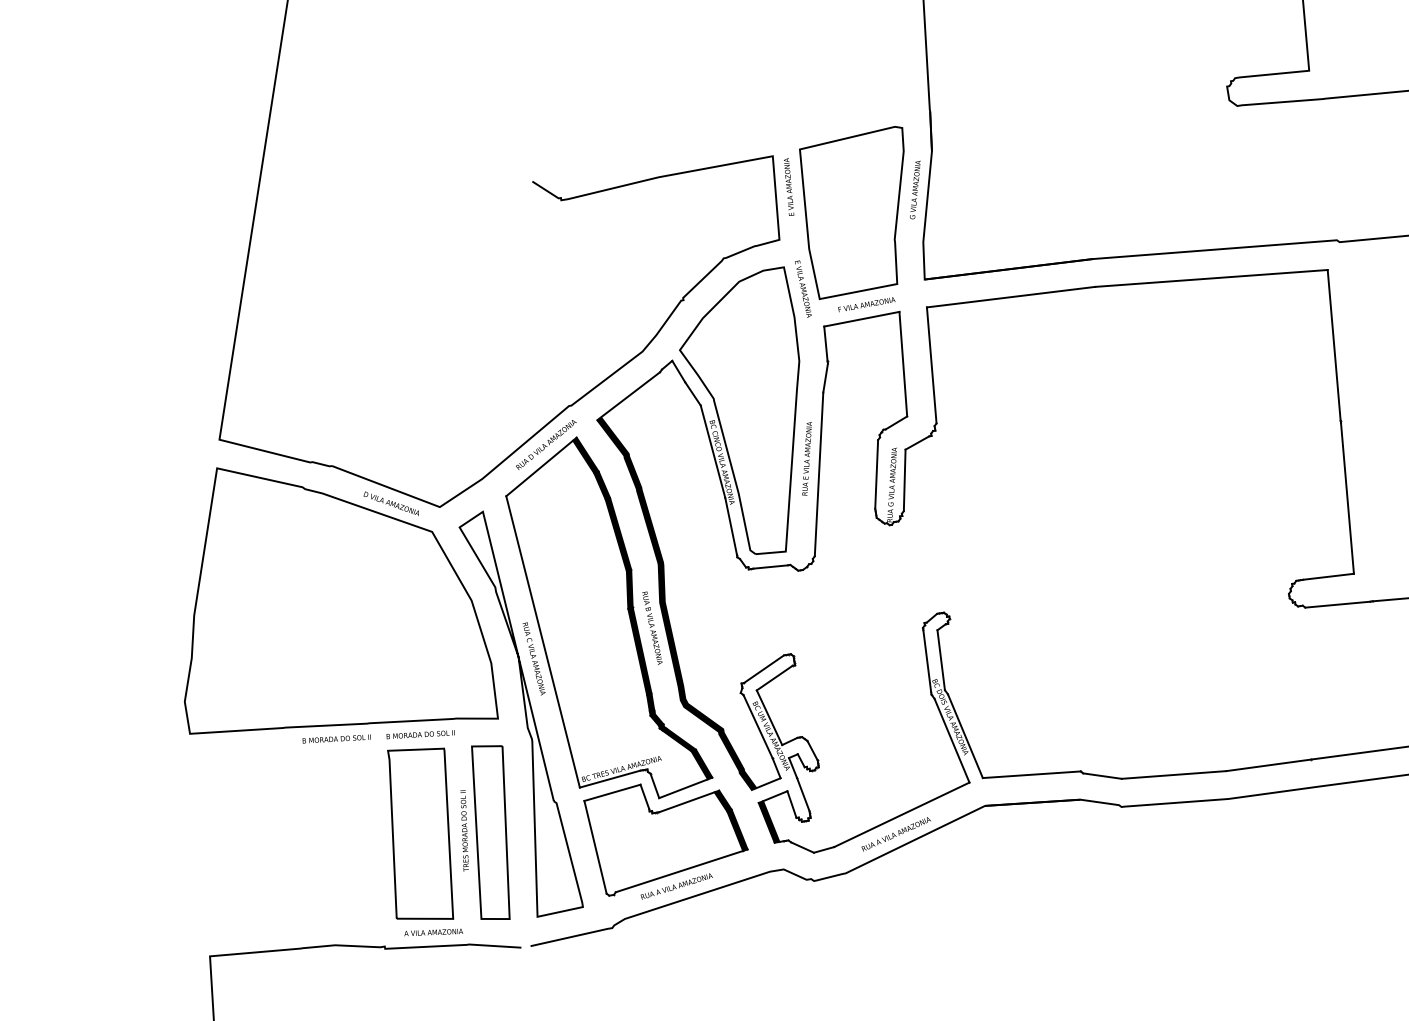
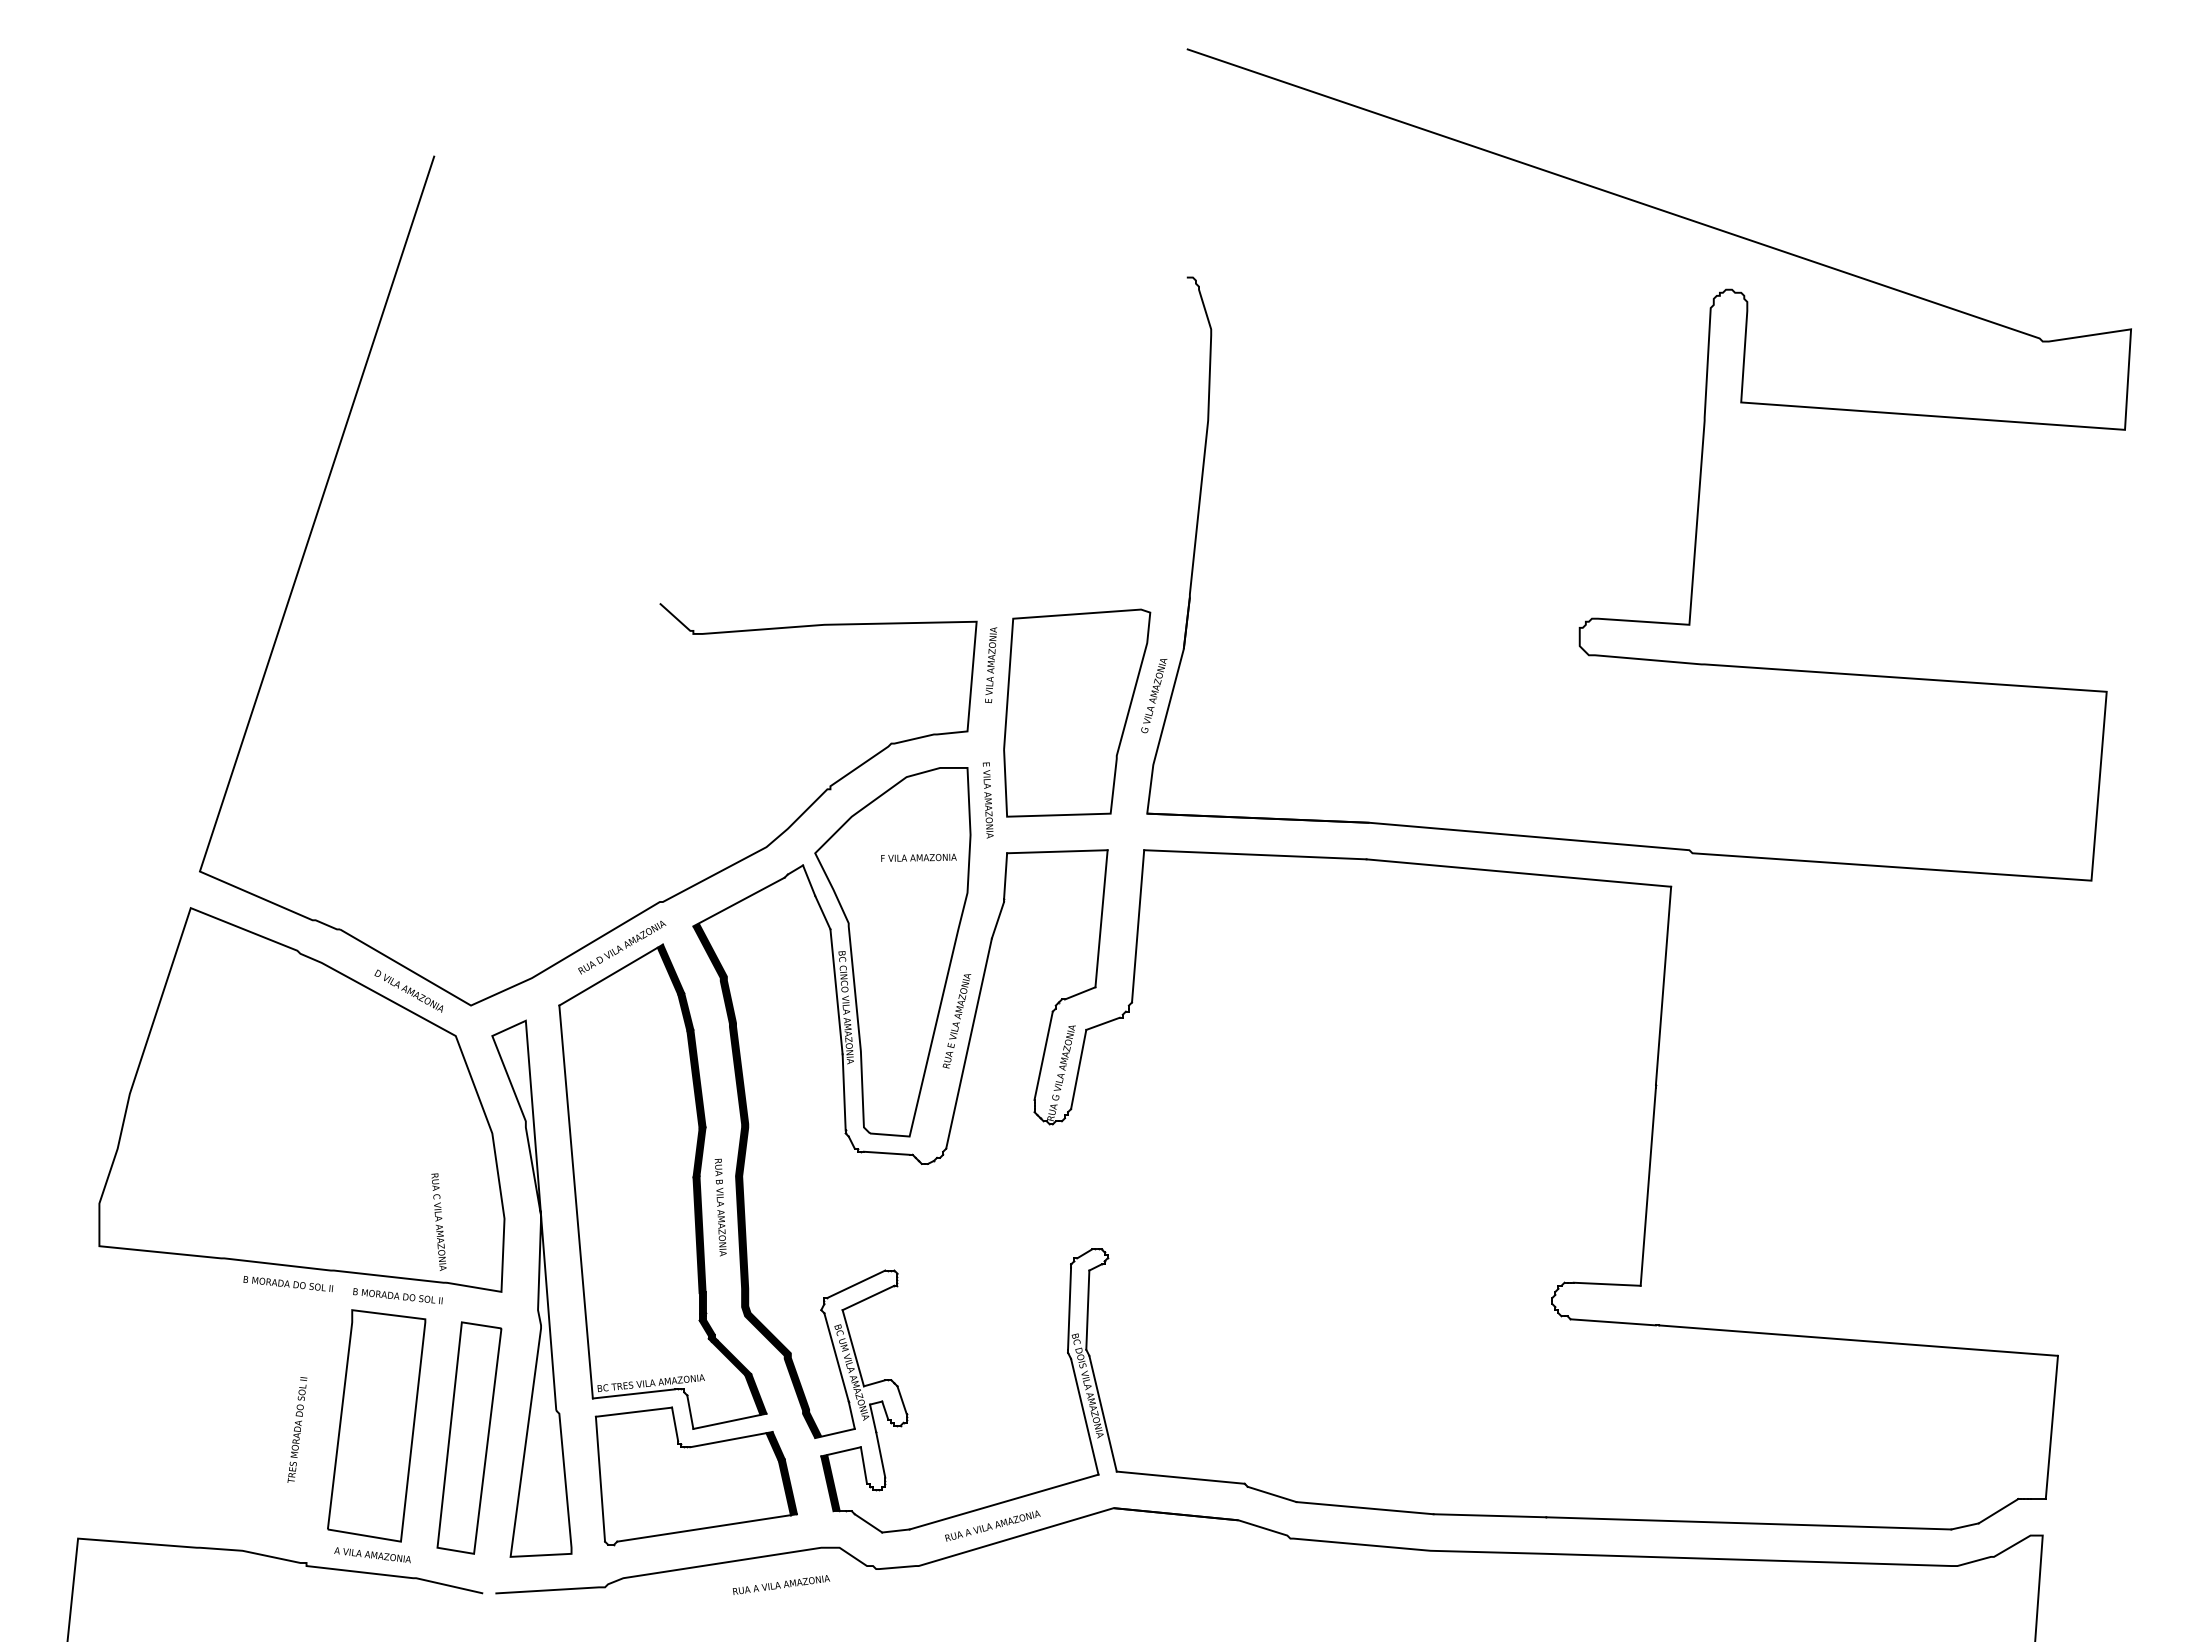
text: (866, 304) -> (918, 857), moved
text: (533, 658) -> (438, 1221), moved
text: (464, 830) -> (297, 1429), moved
text: (676, 886) -> (781, 1584), moved

